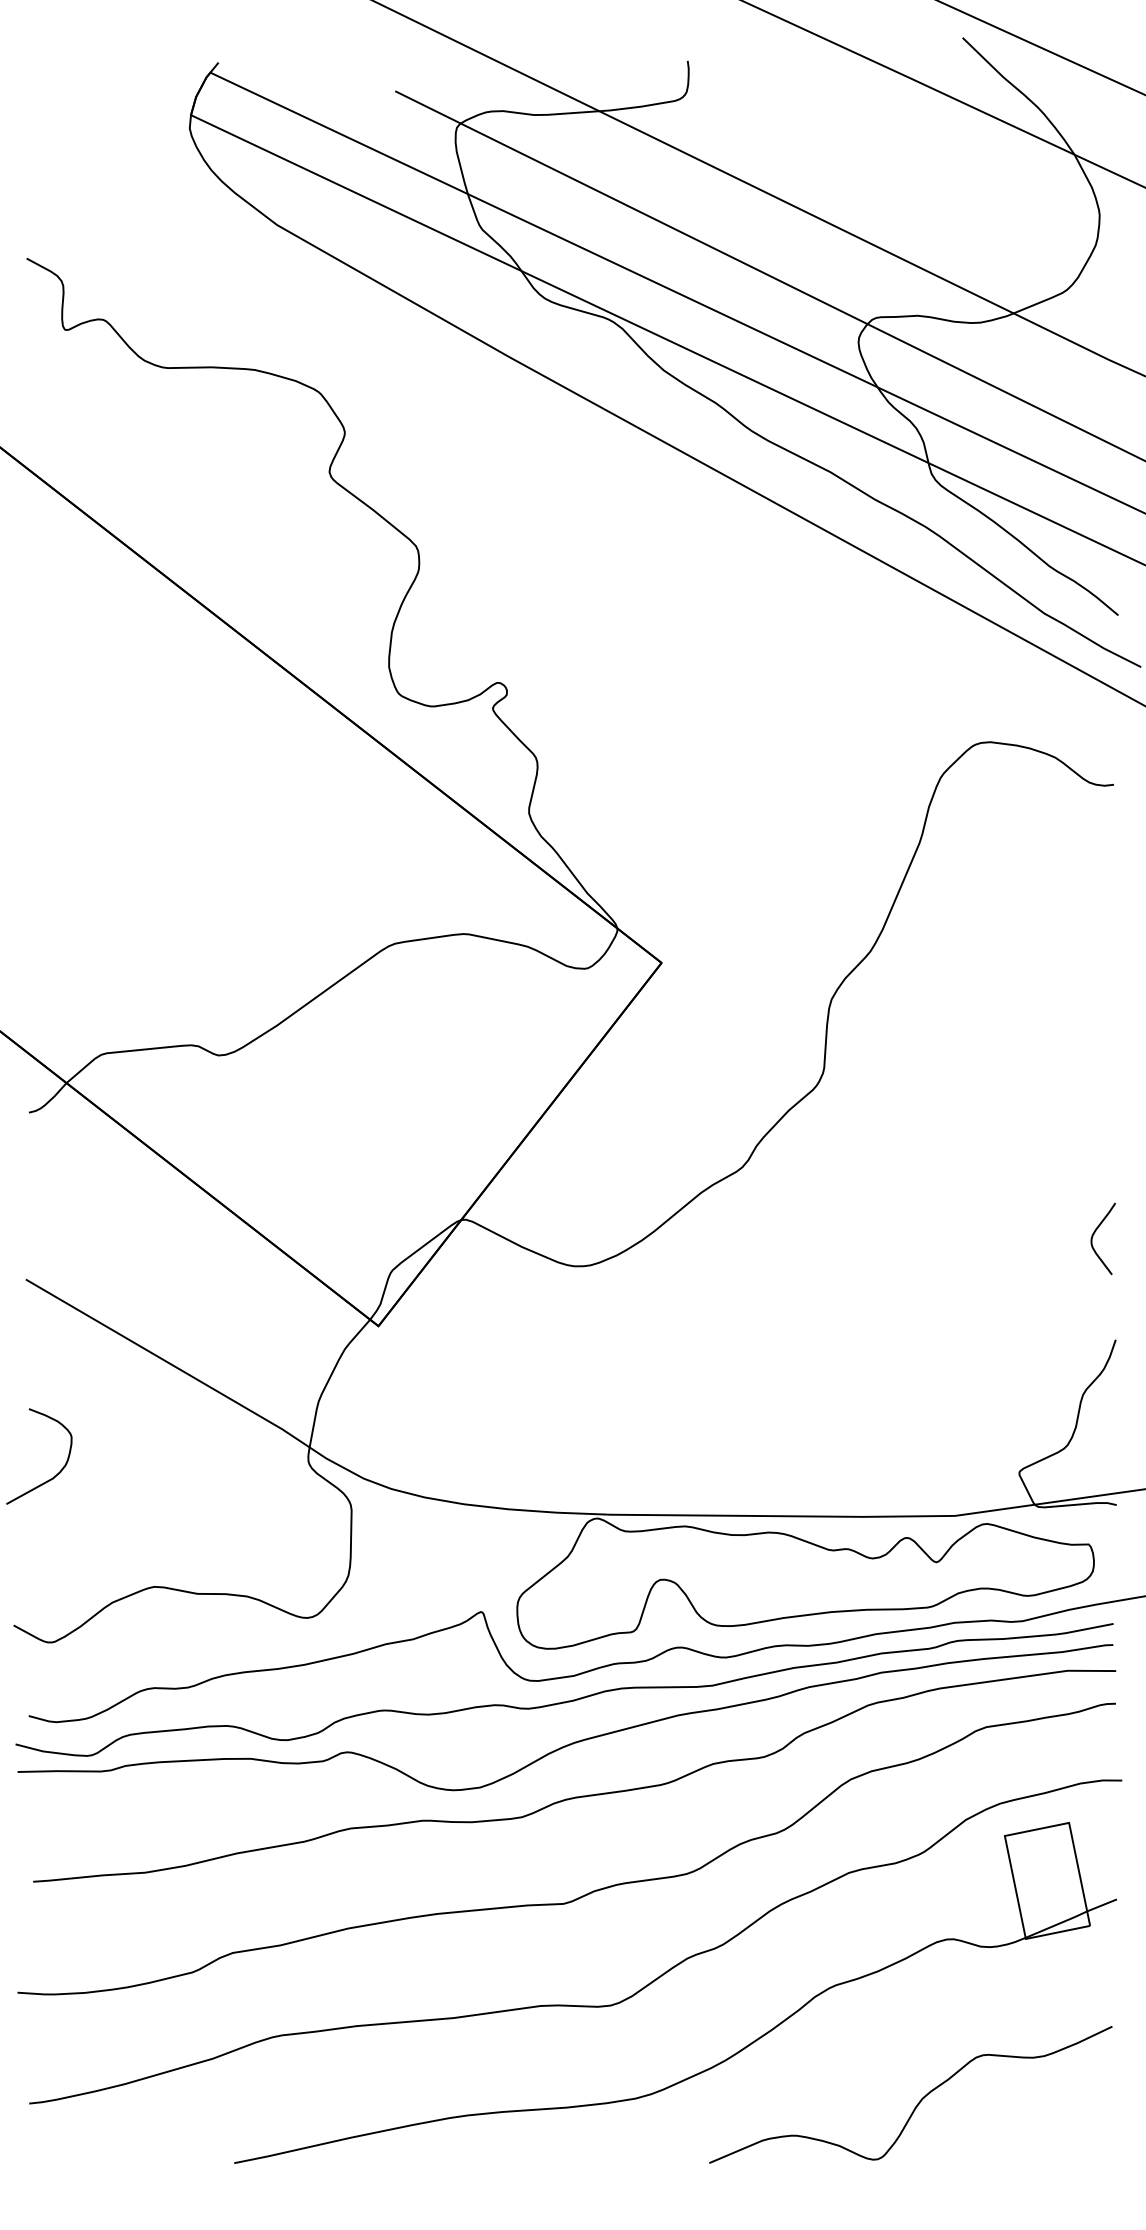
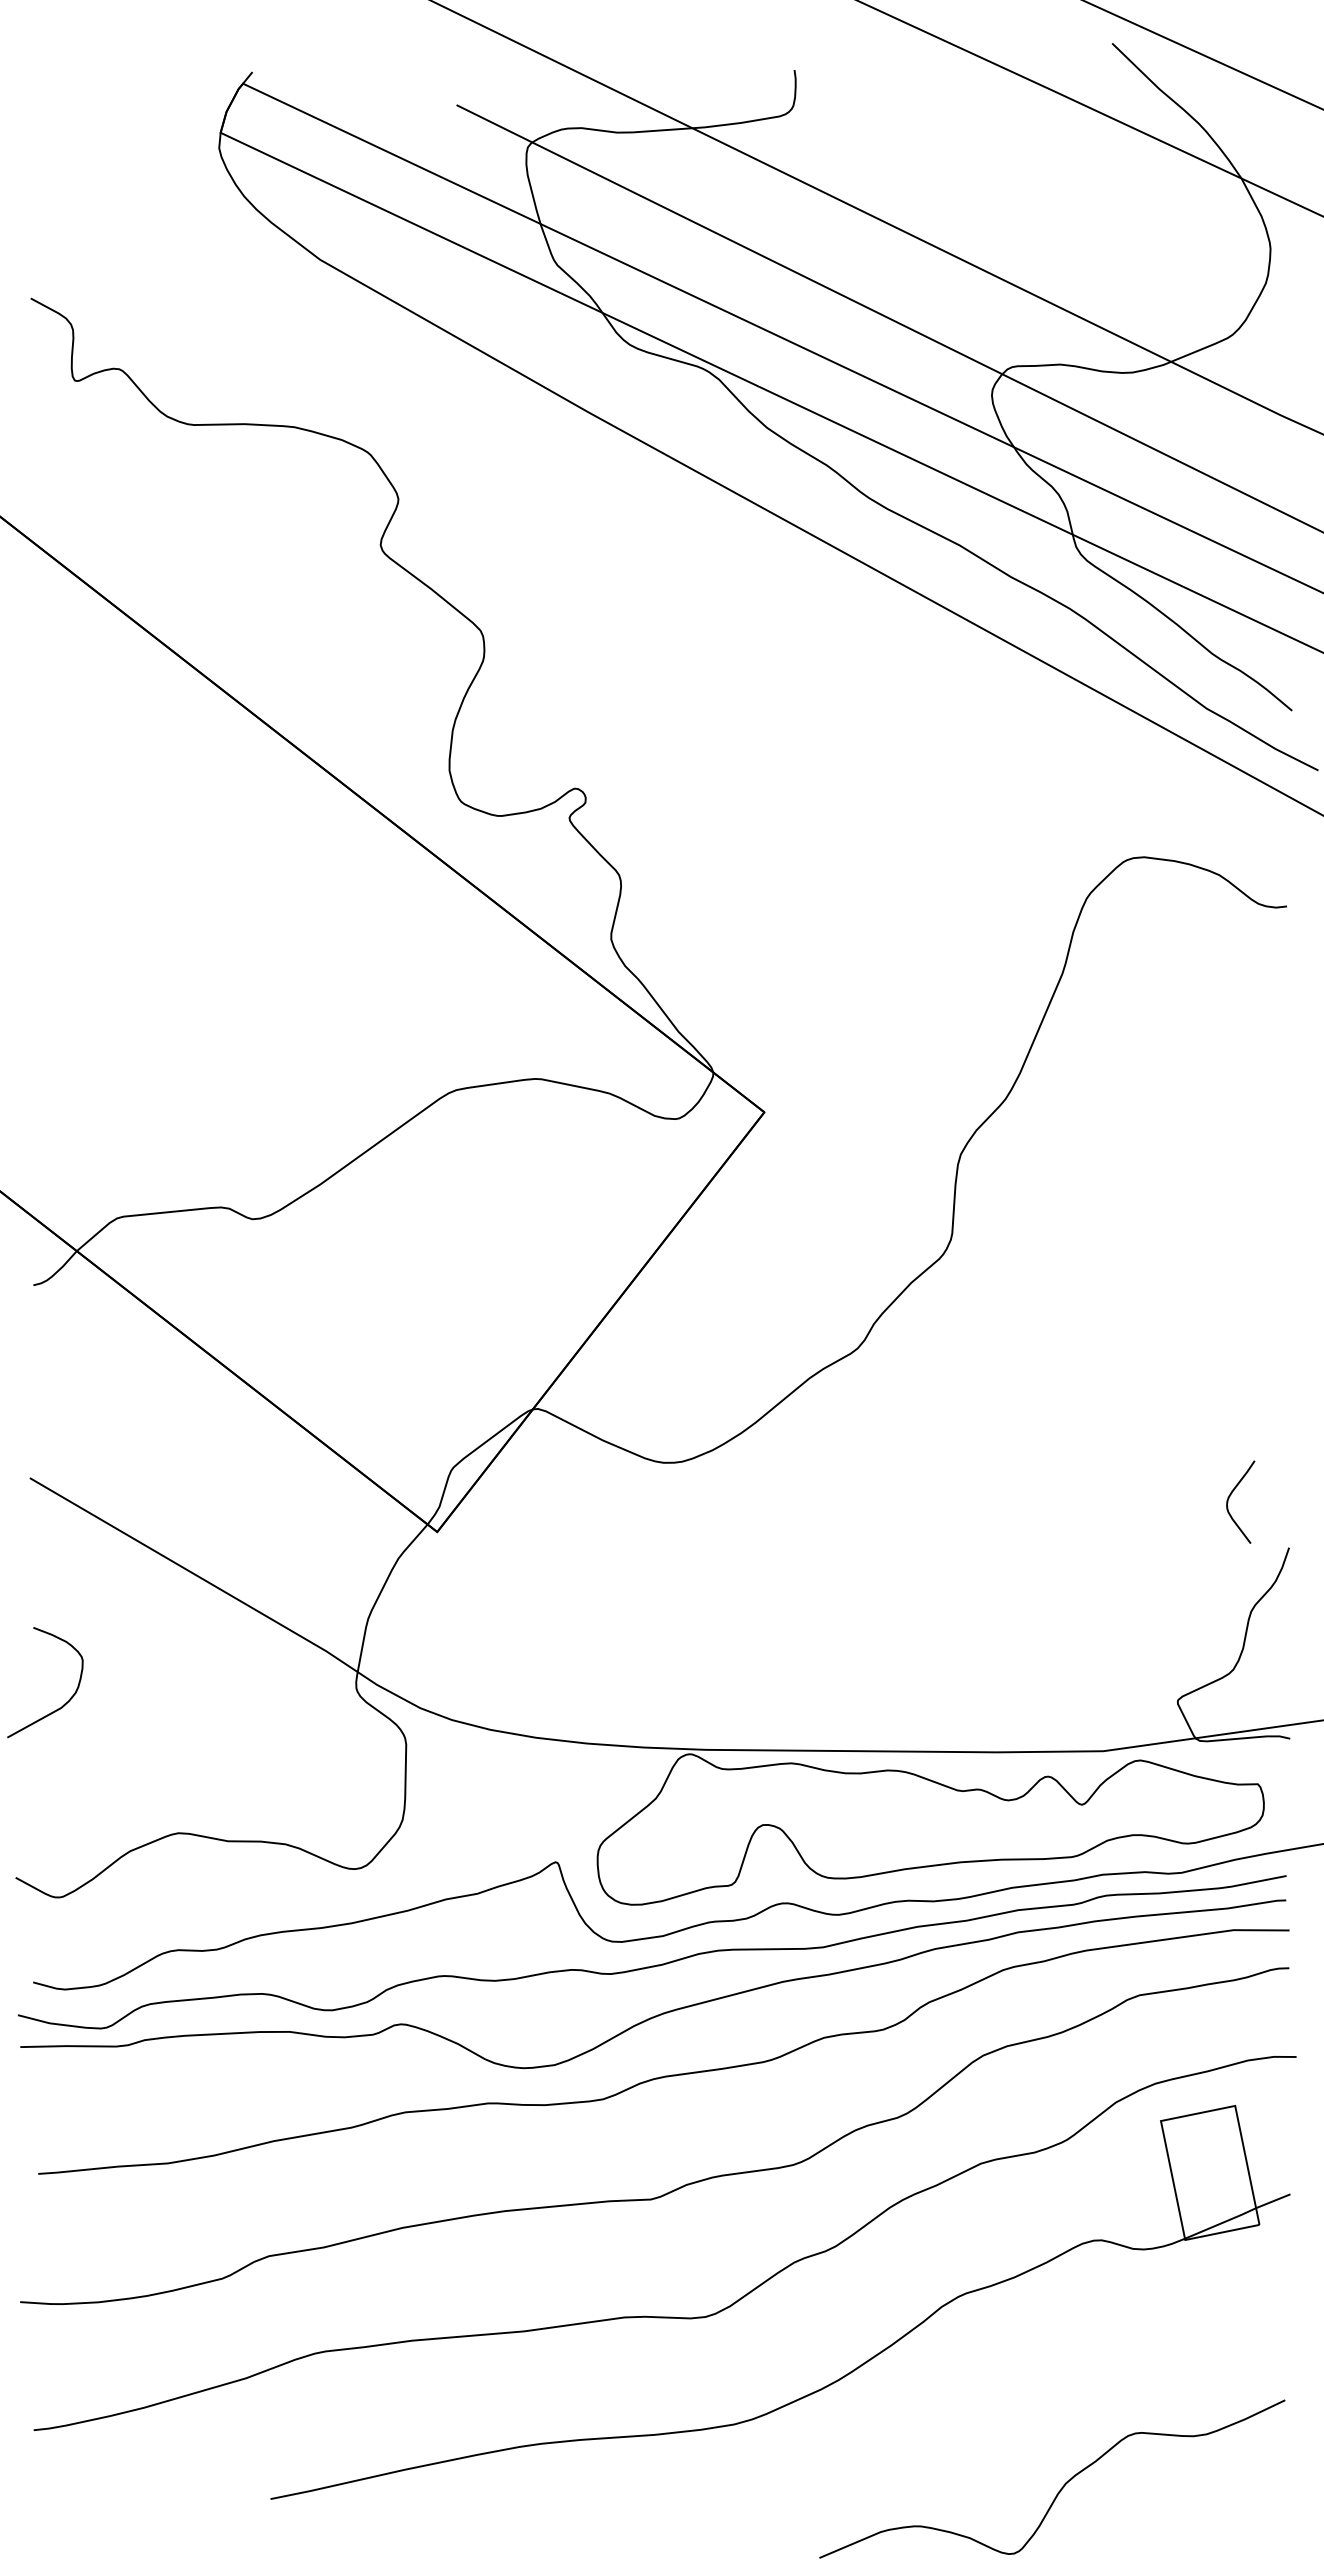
curve: (1094, 1234) -> (1230, 1496), moved
curve: (918, 2102) -> (1061, 2487), moved

